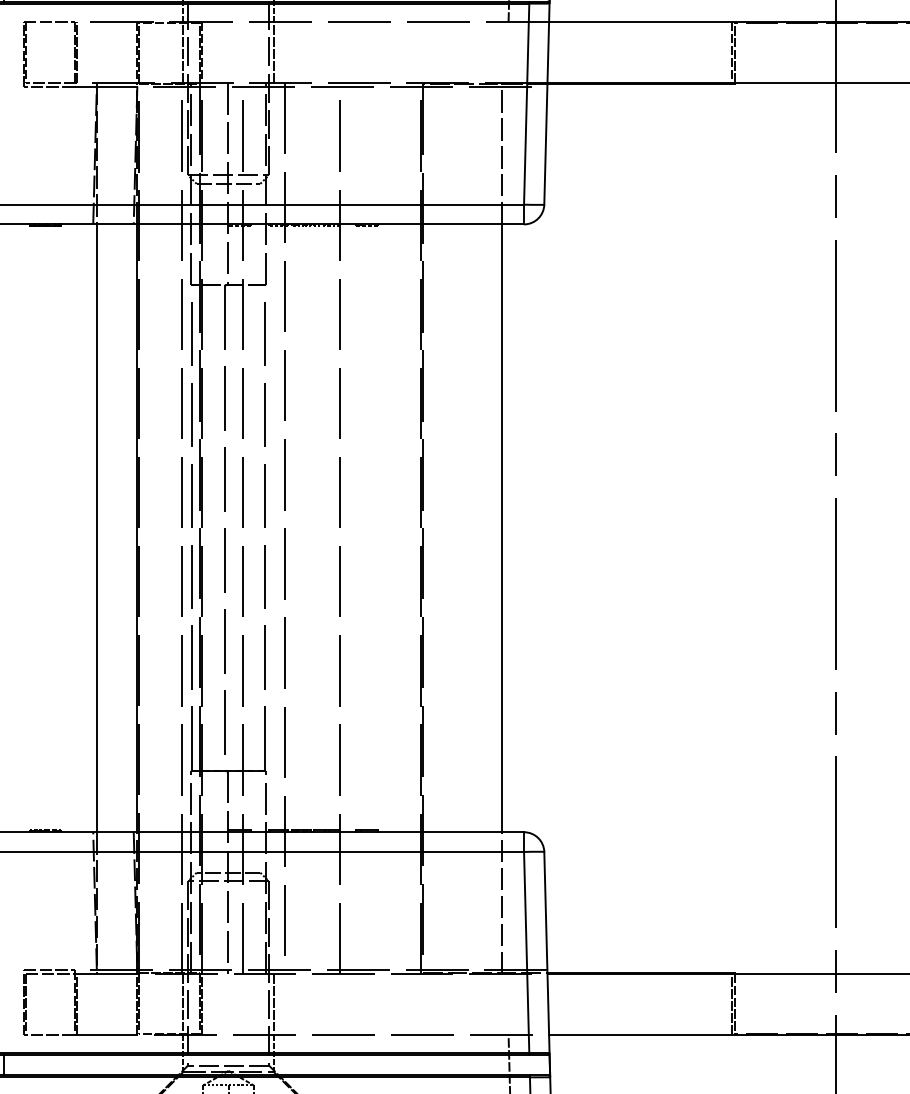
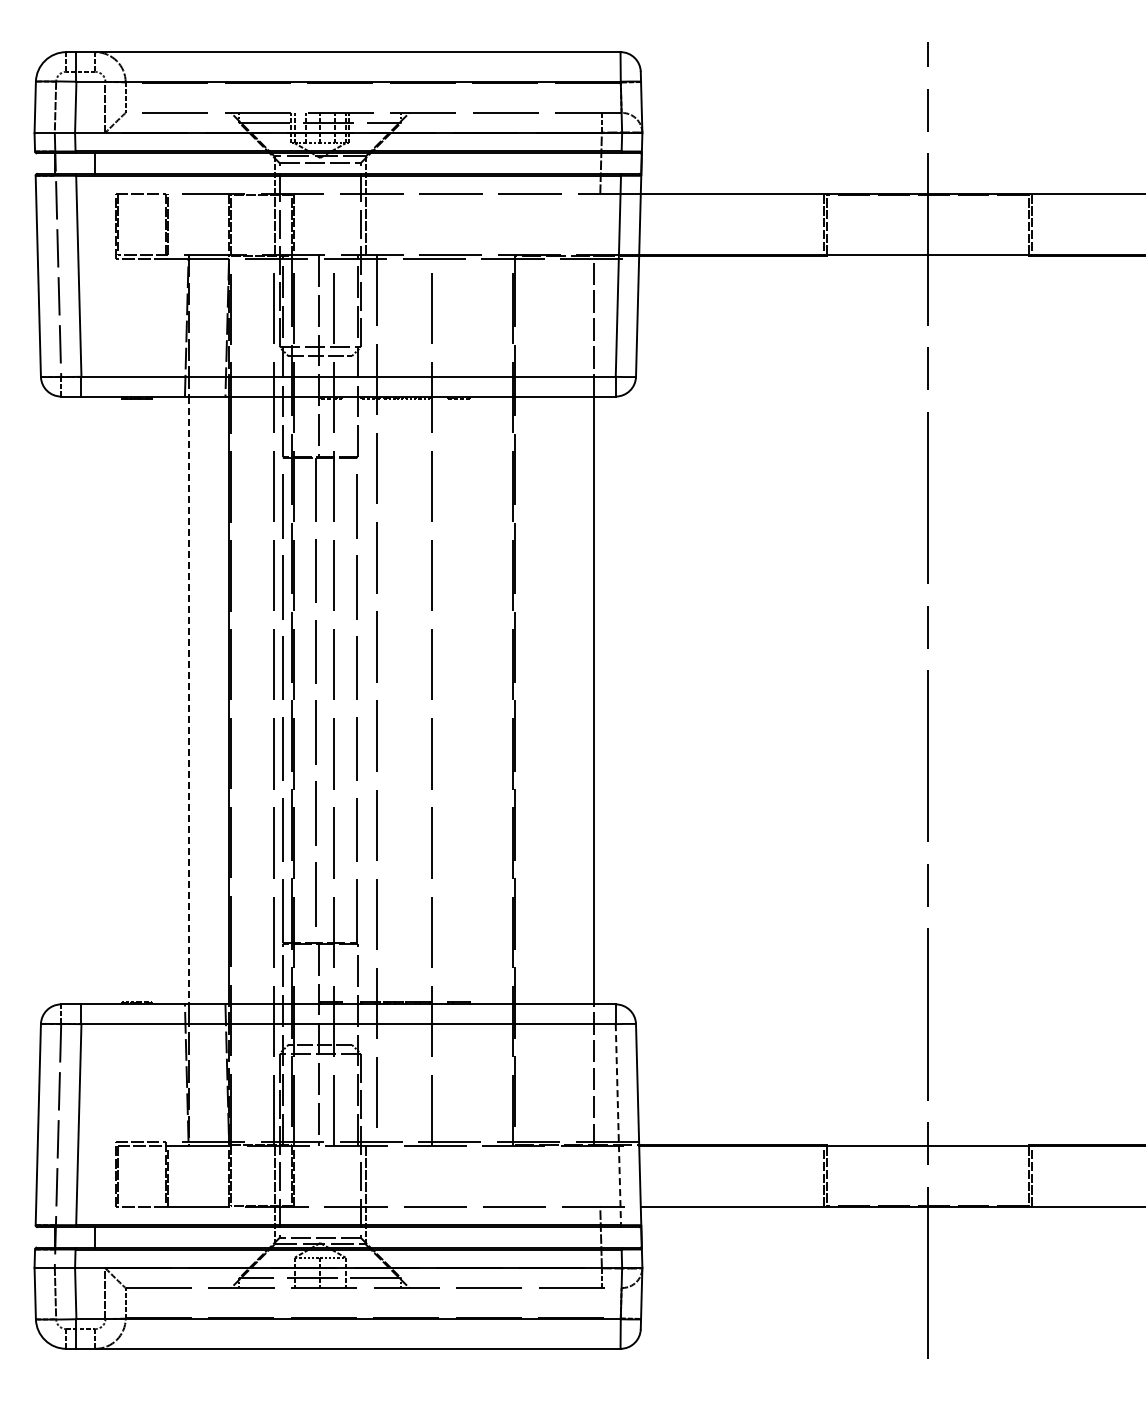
line: (96, 528) -> (188, 700), solid -> dashed
line: (526, 952) -> (618, 1124), solid -> dashed

